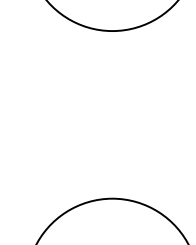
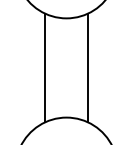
line: (76, 114) -> (45, 67), added
line: (149, 114) -> (88, 67), added

